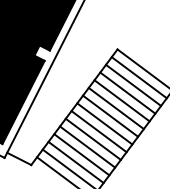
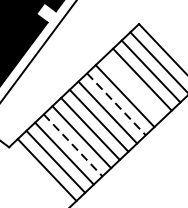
line: (121, 100) -> (133, 87), removed
line: (110, 116) -> (116, 104), solid -> dashed
line: (82, 155) -> (73, 146), solid -> dashed

